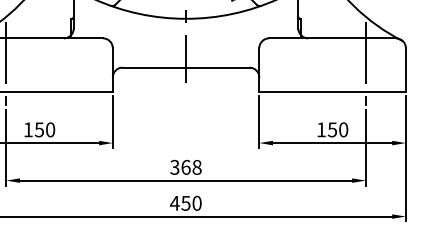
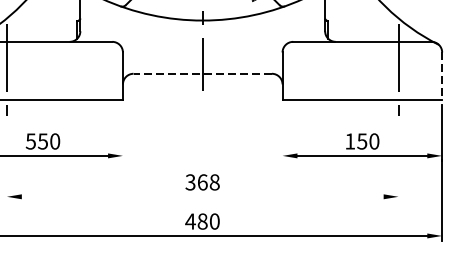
line: (186, 67) -> (203, 73), solid -> dashed
line: (405, 70) -> (441, 76), solid -> dashed
line: (112, 121) -> (122, 132), removed
line: (259, 121) -> (282, 132), removed
text: (27, 129) -> (30, 141), 150 -> 550
line: (6, 147) -> (7, 160), removed
line: (365, 147) -> (398, 160), removed
line: (185, 180) -> (202, 196), removed
text: (185, 202) -> (202, 220), 450 -> 480

